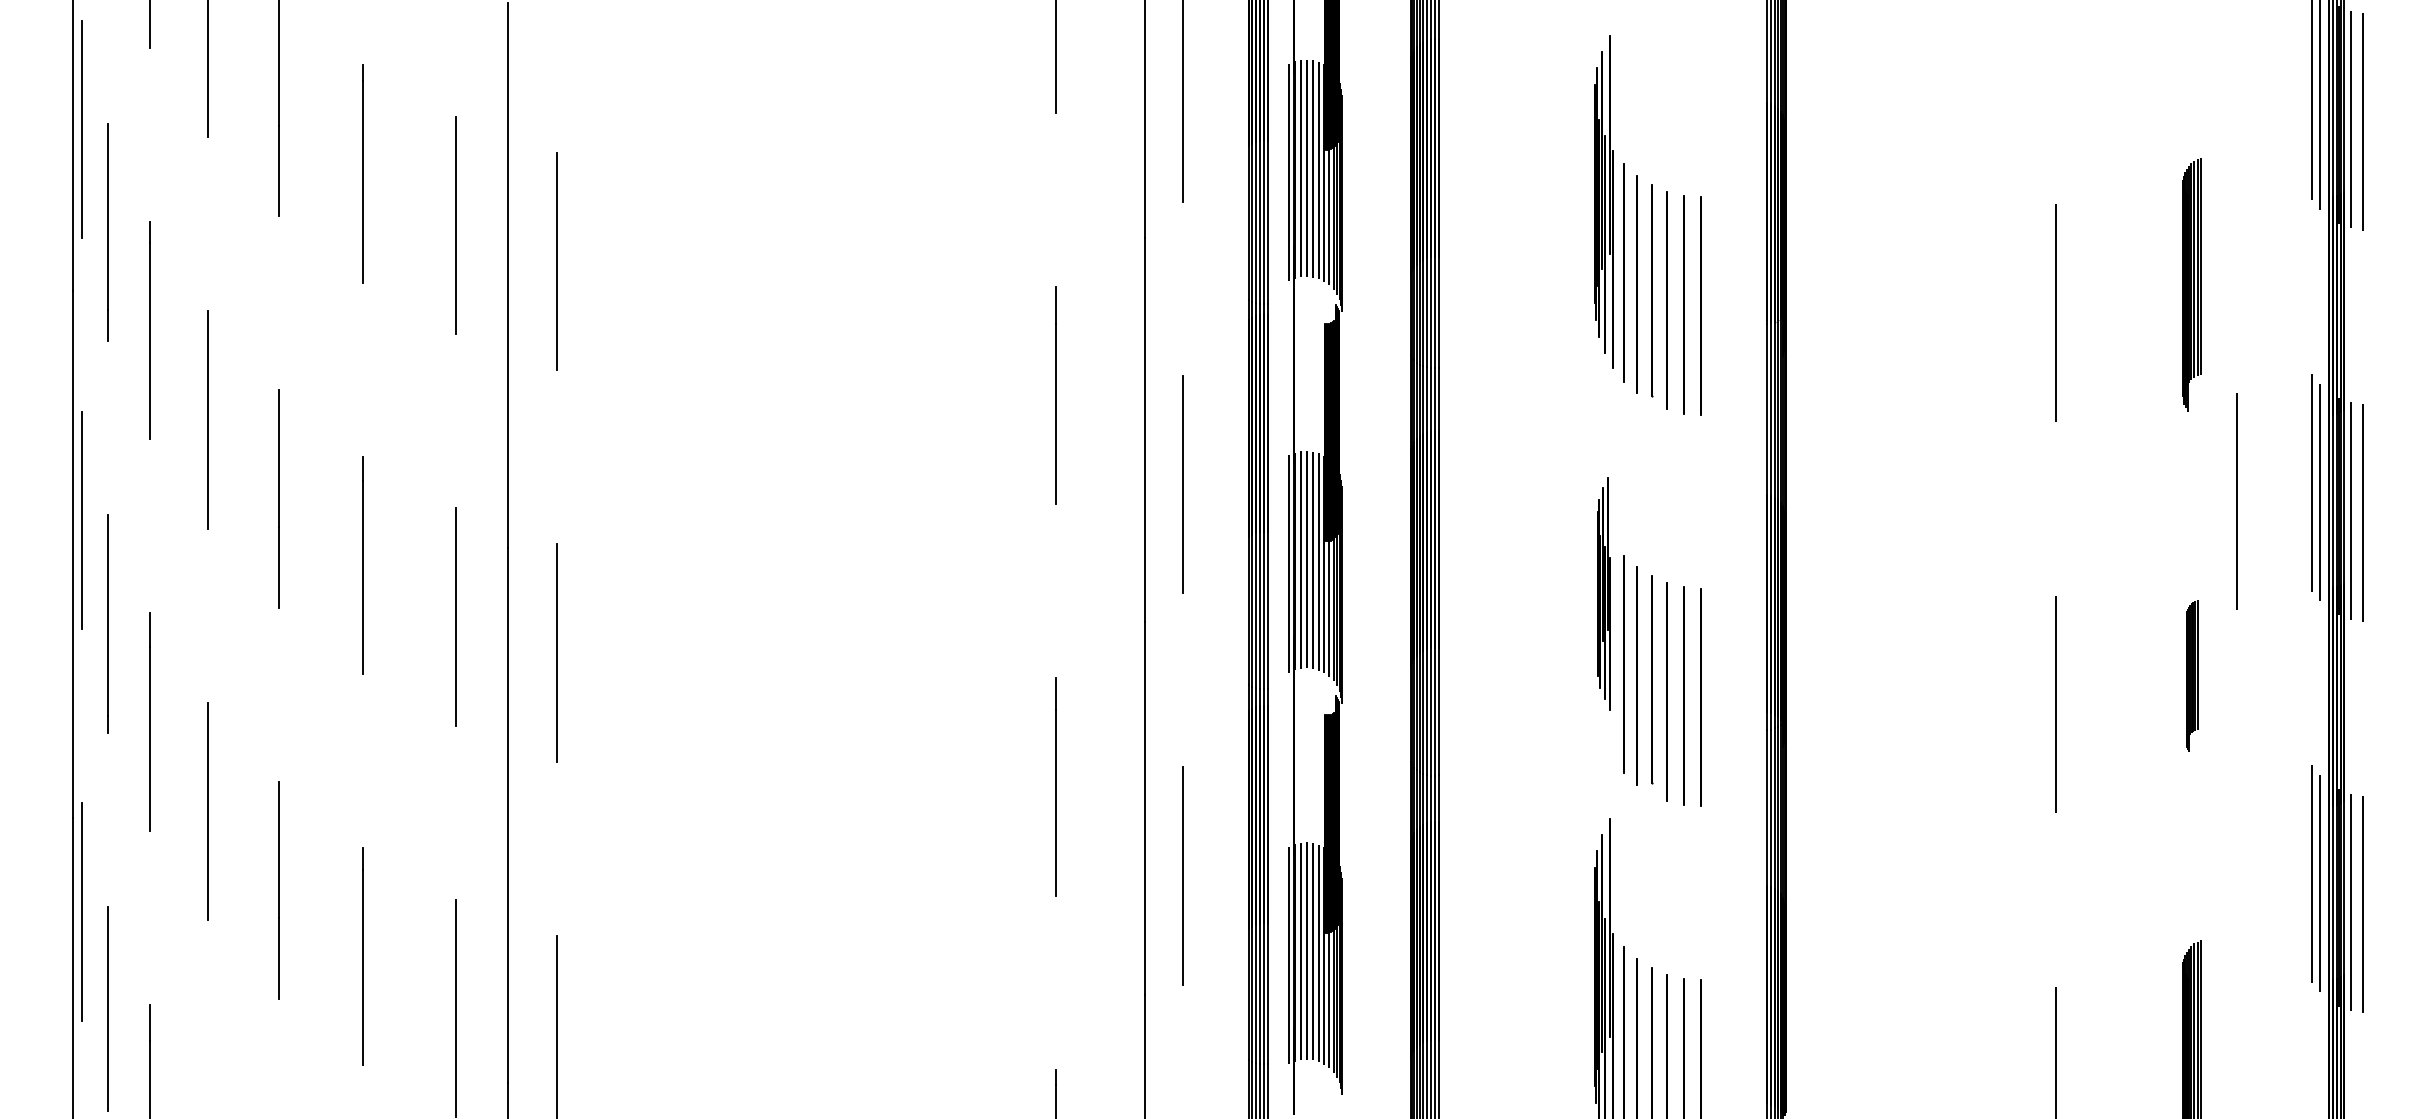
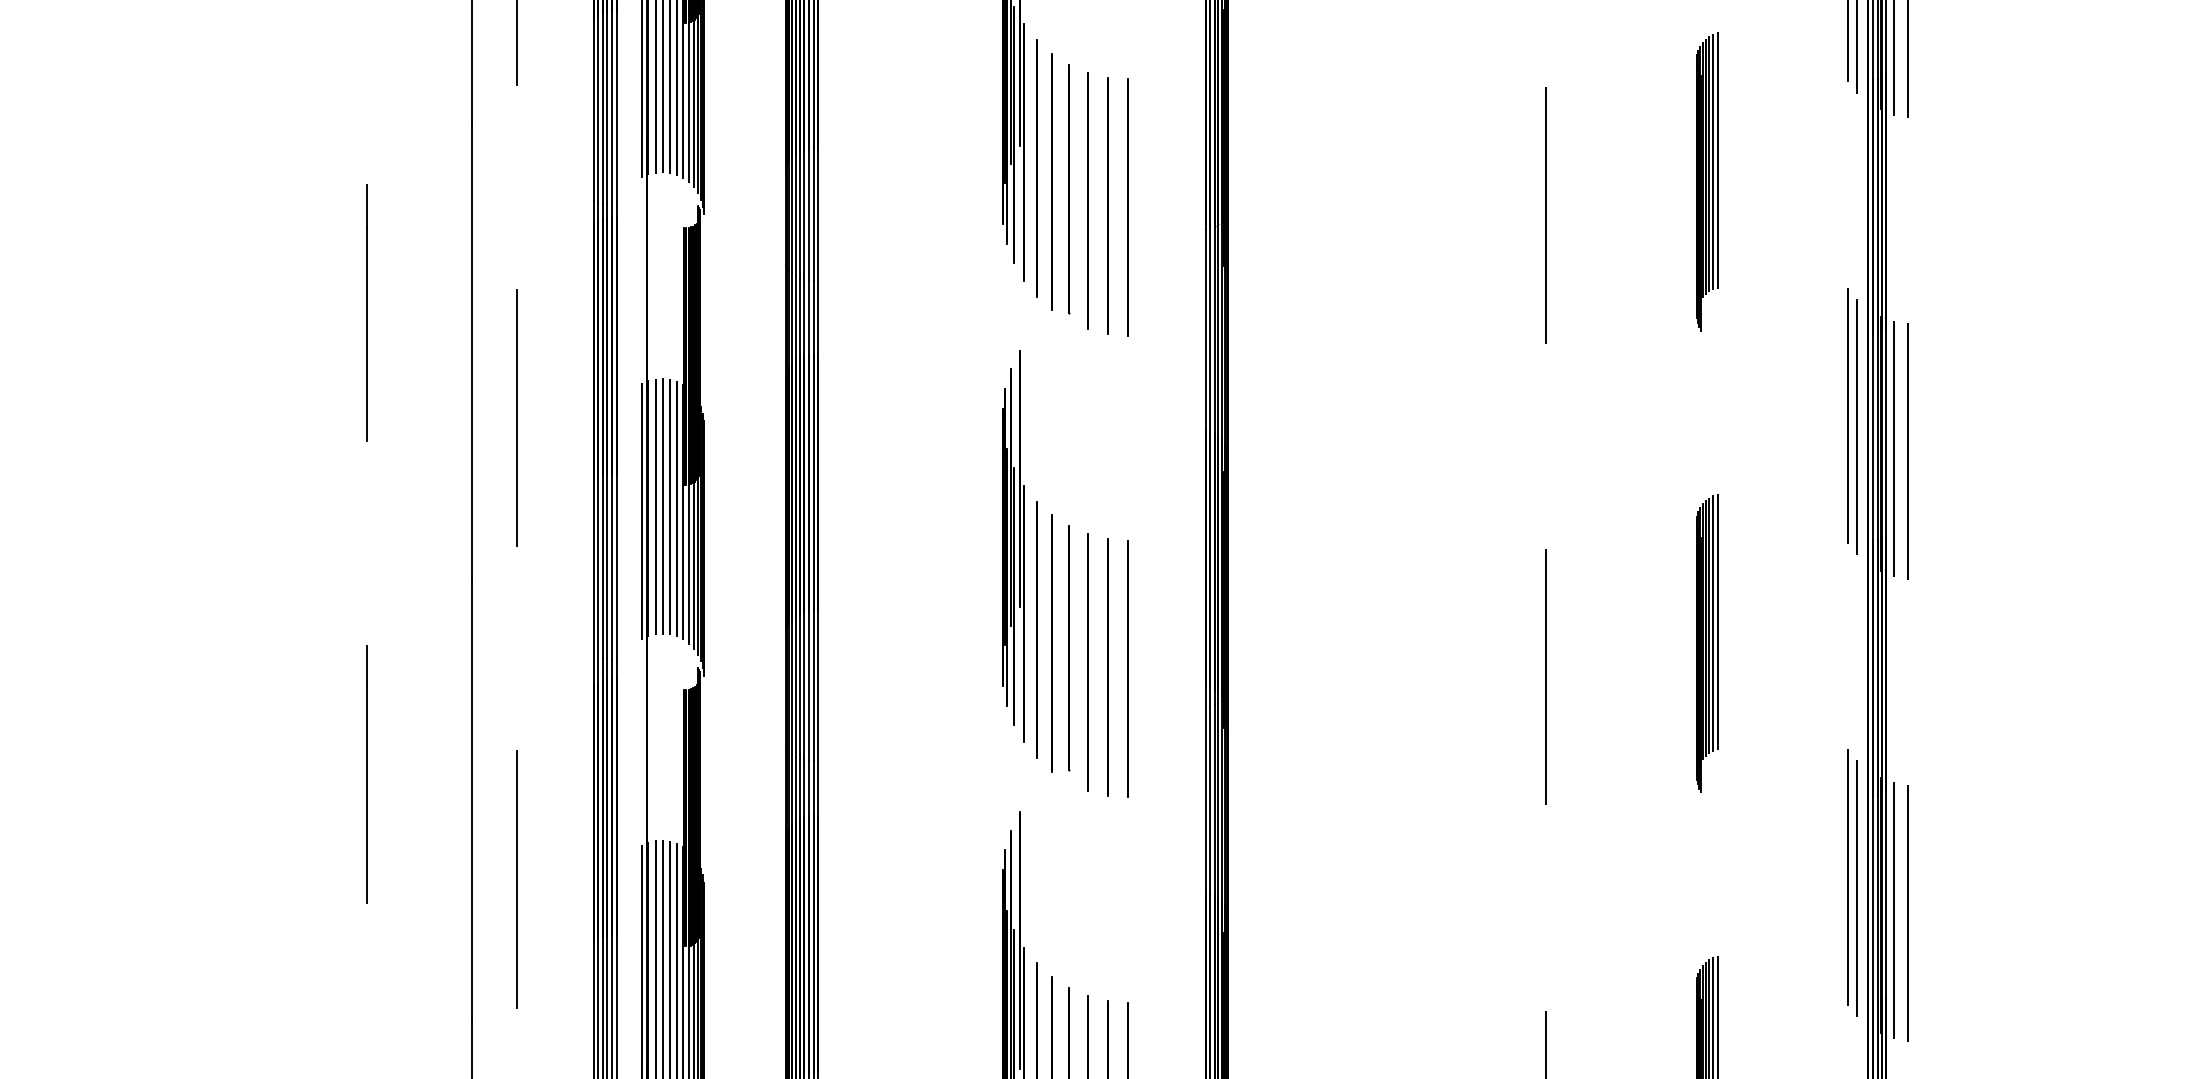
line: (2236, 501) -> (1759, 437), removed
part: (1603, 593) -> (1012, 546), size x1.43
part: (2191, 675) -> (1706, 643), size x1.67

